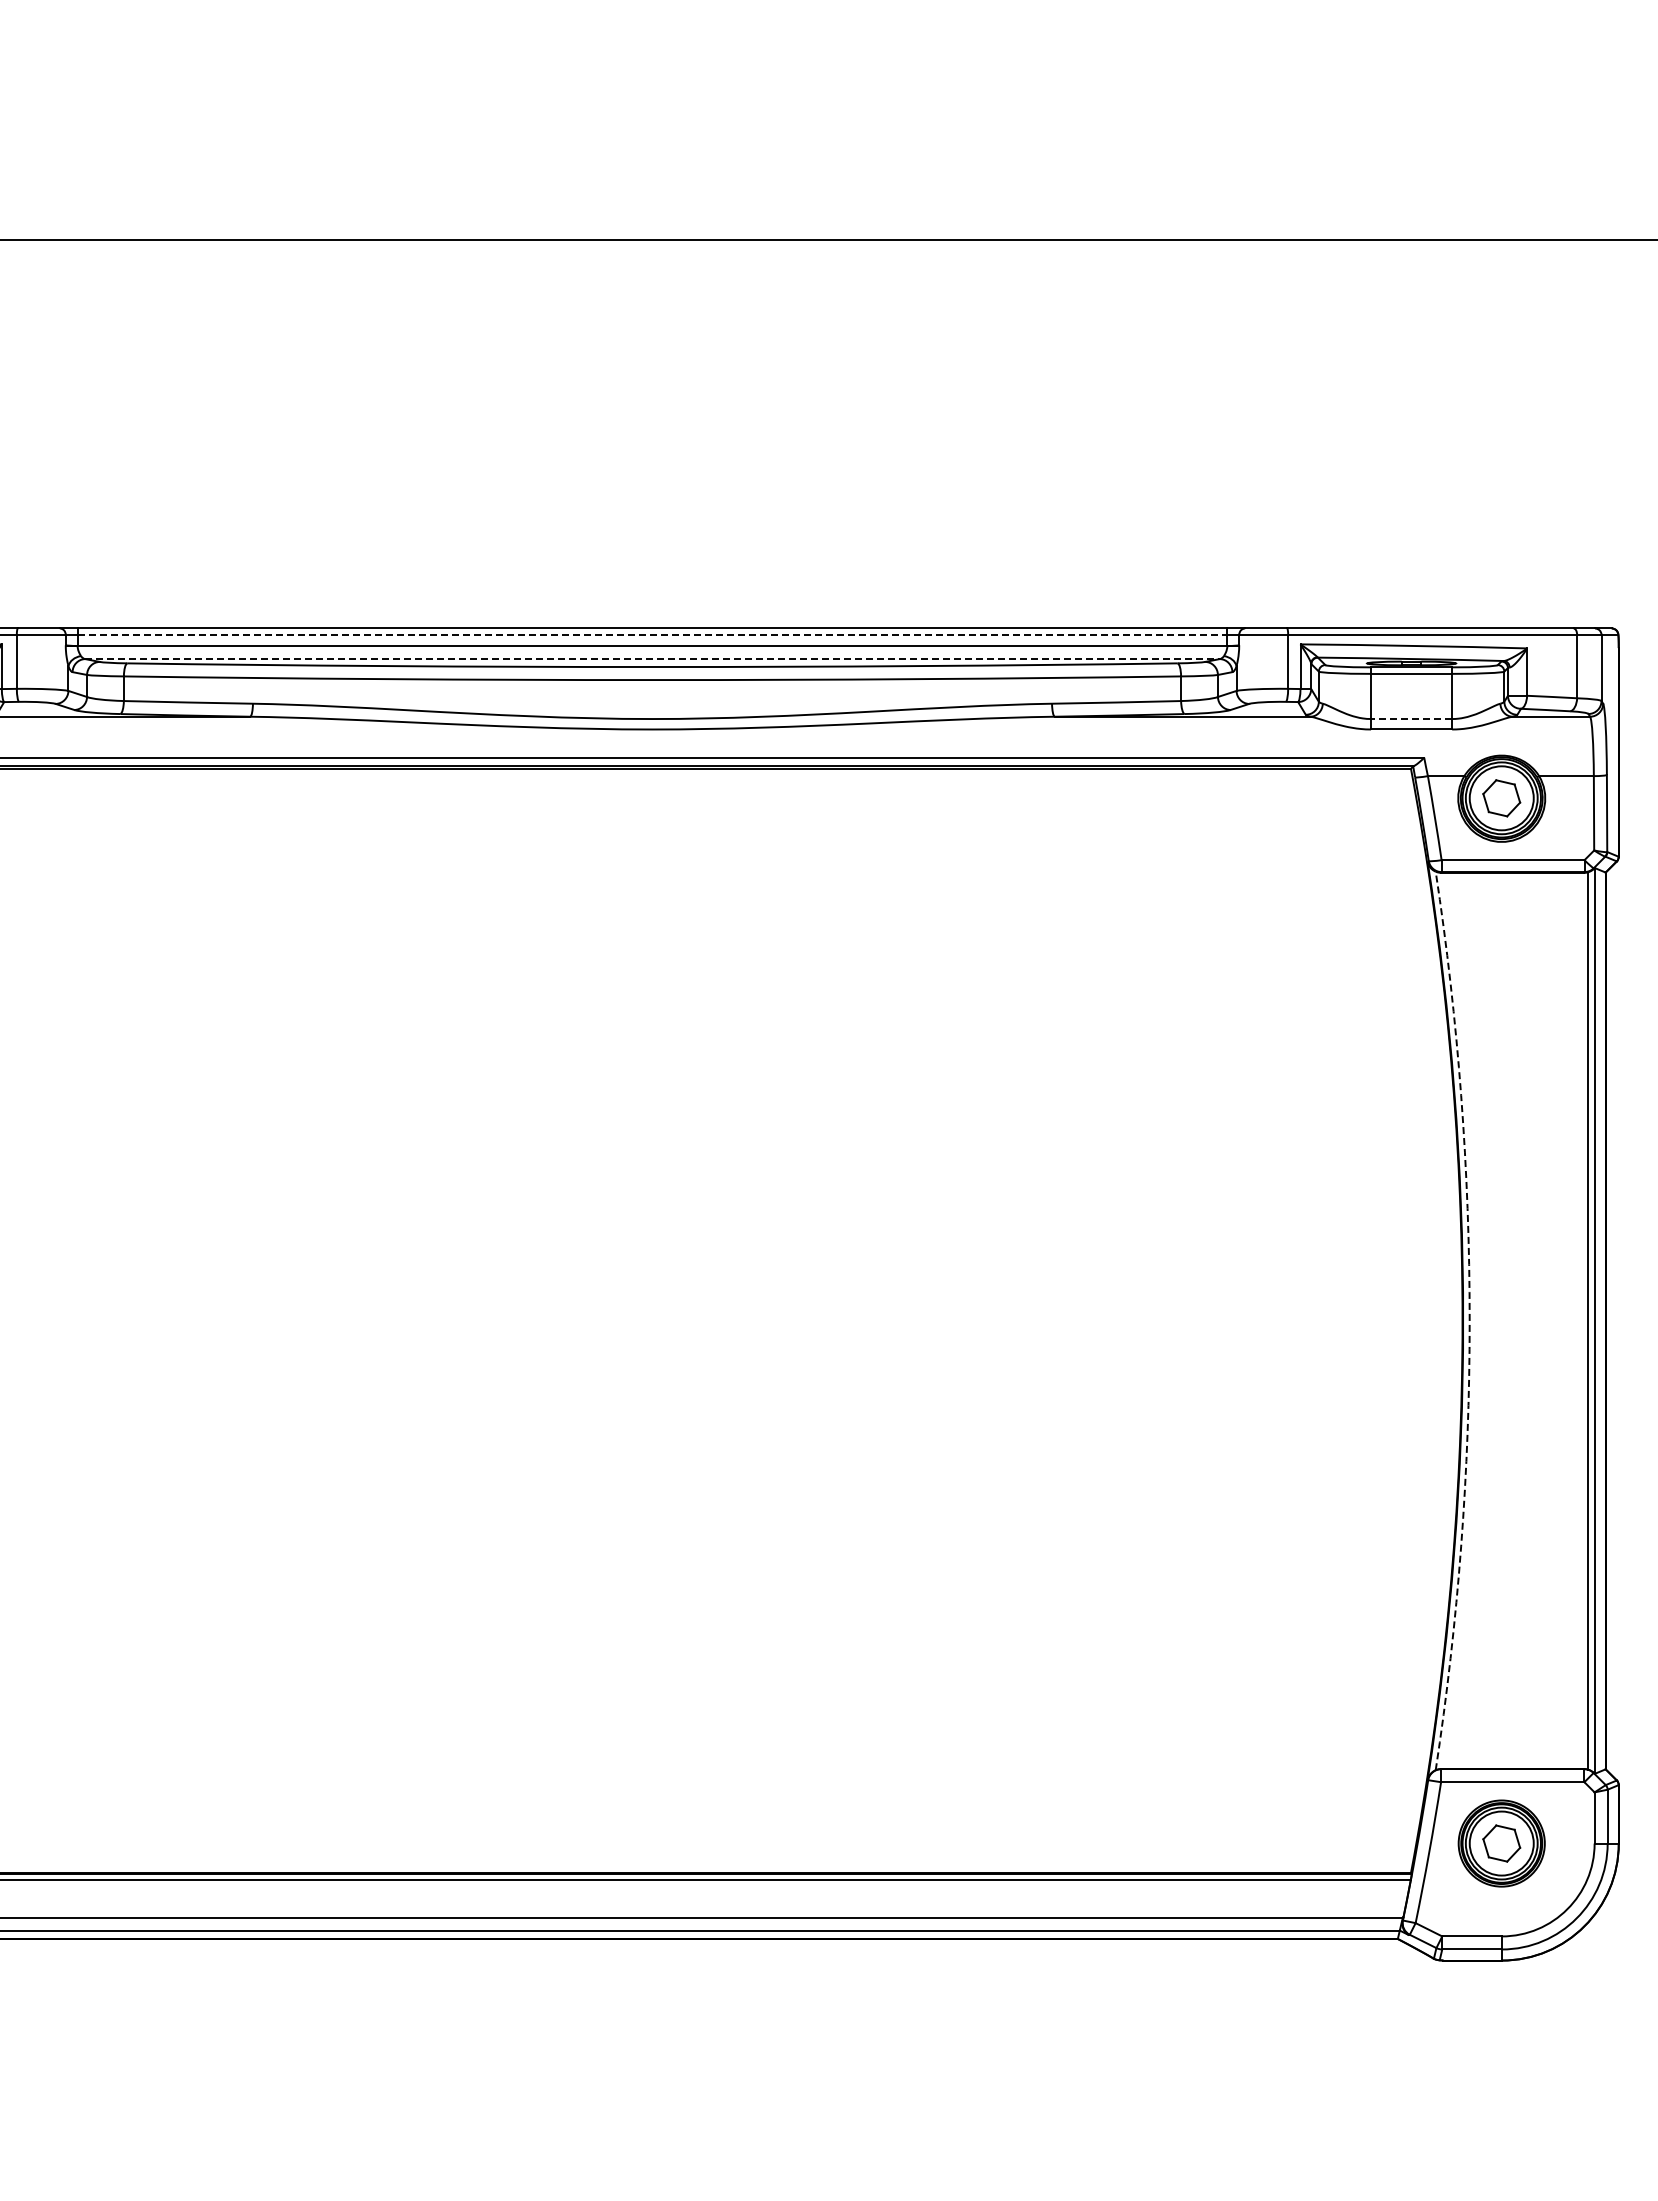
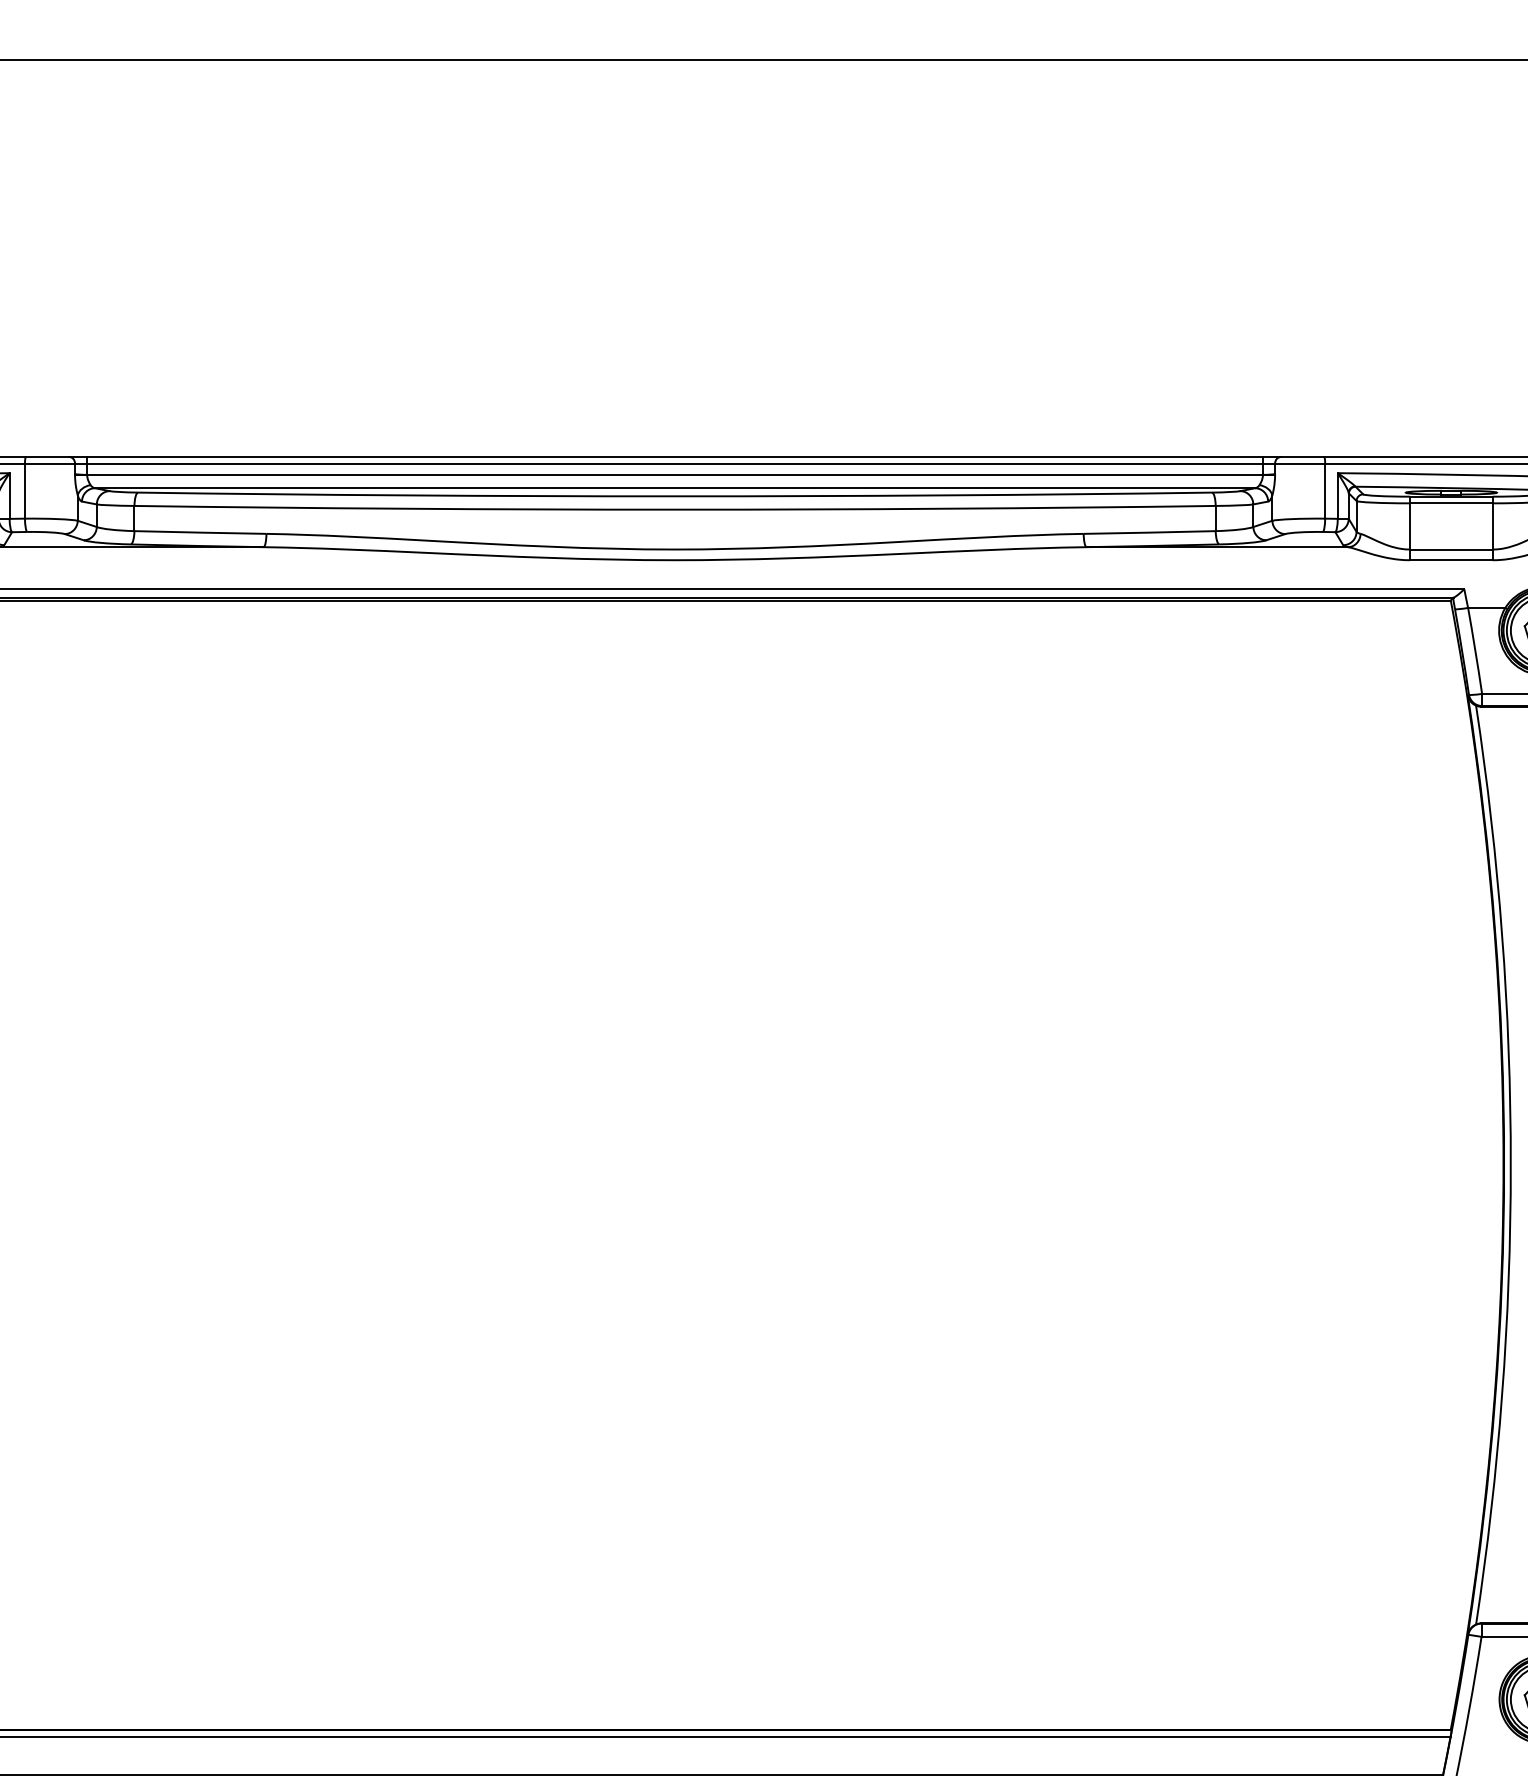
line: (652, 635) -> (675, 464), dashed -> solid
line: (653, 659) -> (676, 488), dashed -> solid
line: (1411, 719) -> (1451, 550), dashed -> solid
arc: (1469, 1320) -> (1510, 1164), dashed -> solid

